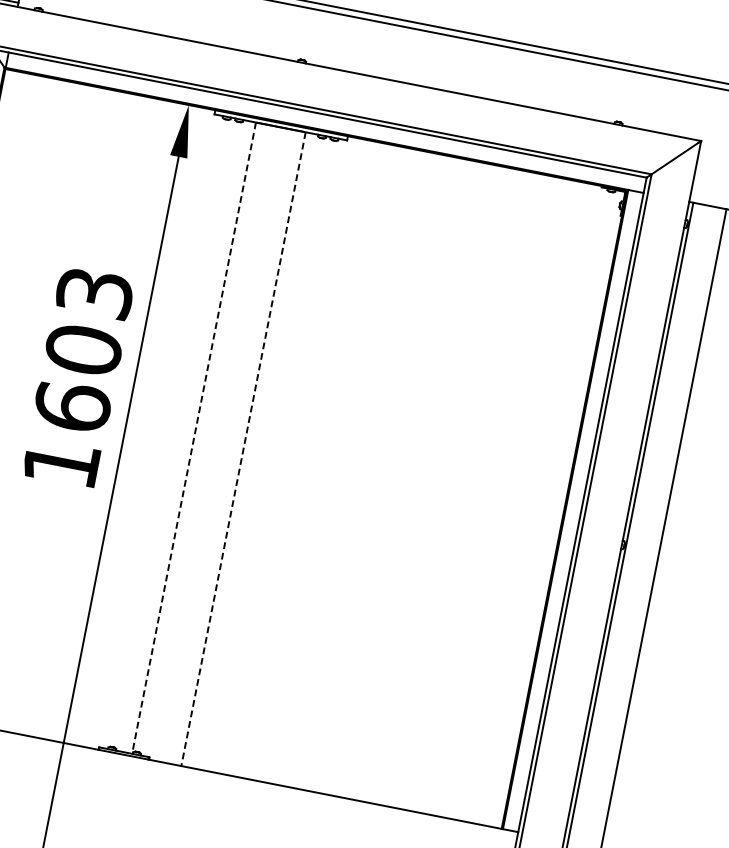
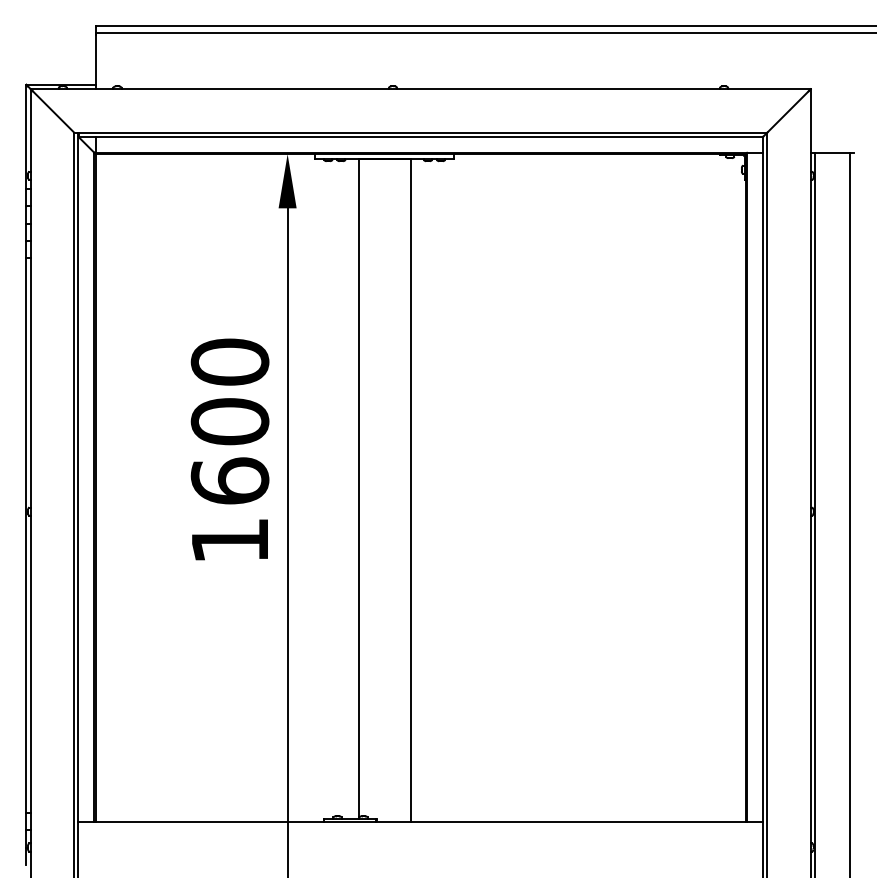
text: (94, 292) -> (229, 361), 1603 -> 1600
line: (193, 438) -> (358, 489), dashed -> solid
line: (243, 449) -> (410, 490), dashed -> solid

